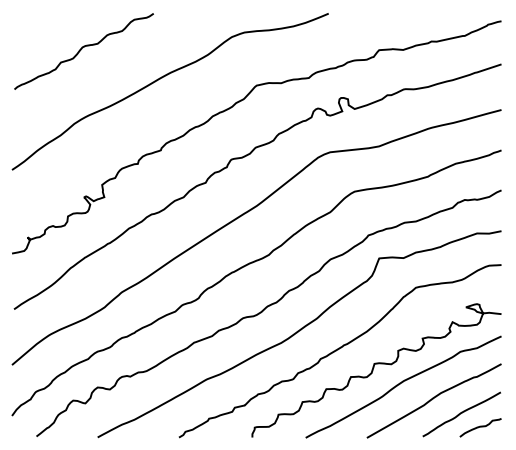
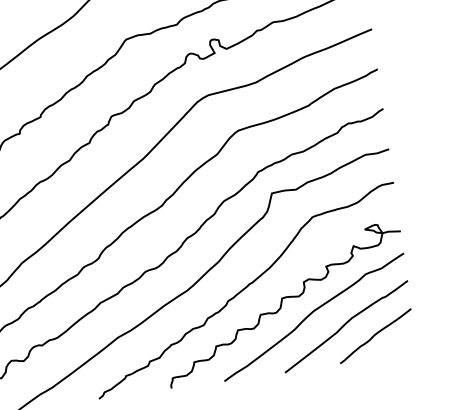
curve: (480, 427) -> (396, 346), removed

